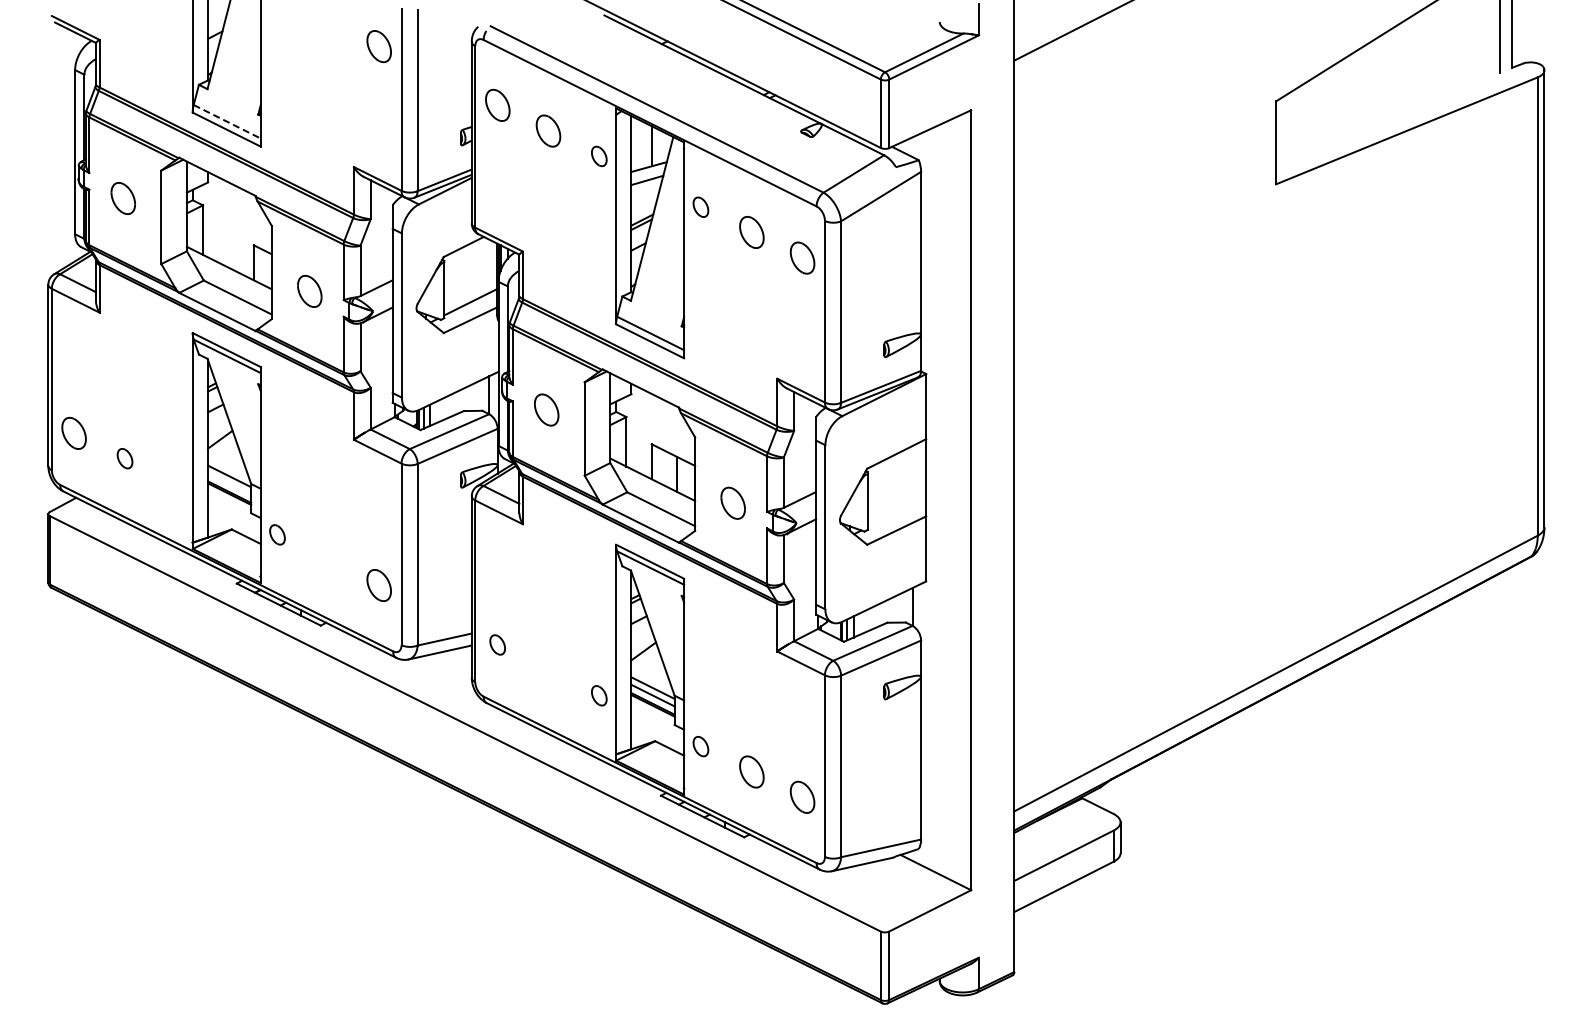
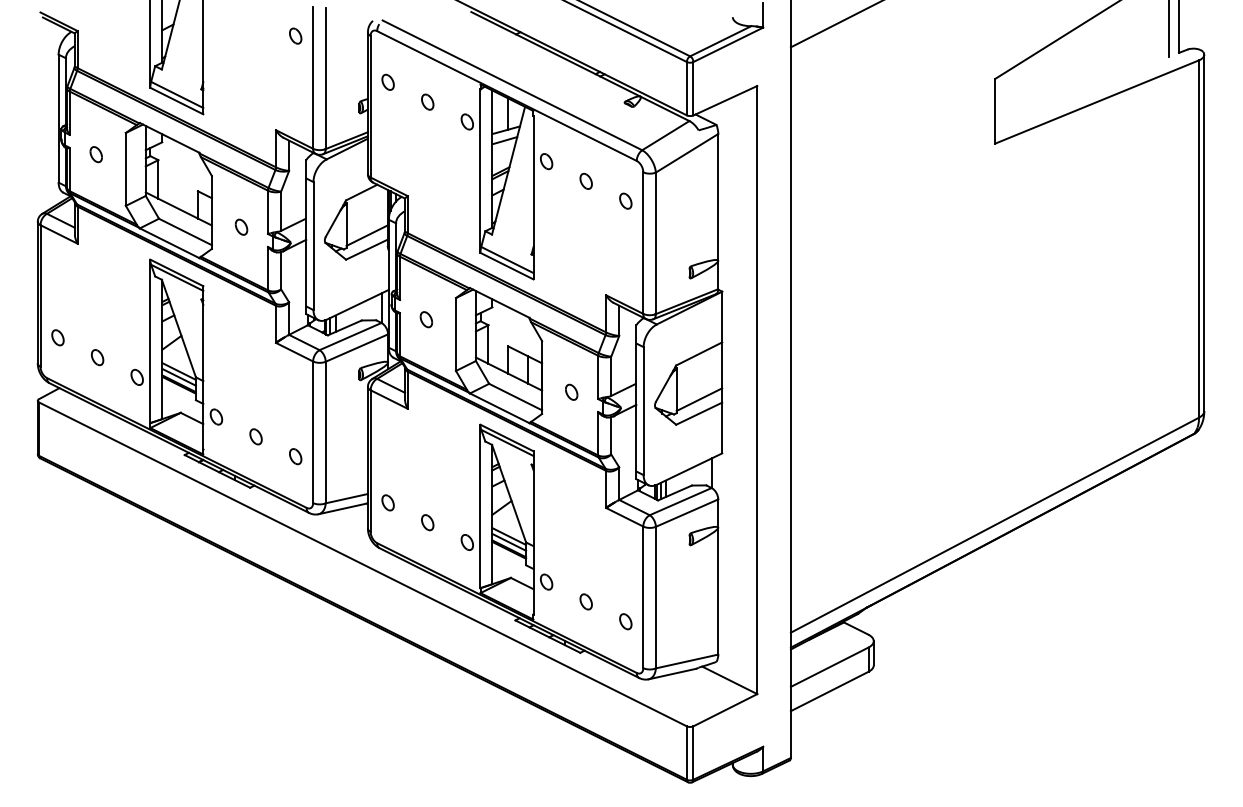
part: (378, 45) -> (295, 35), size x0.62
part: (497, 105) -> (387, 82), size x0.62
line: (227, 121) -> (177, 94), dashed -> solid
part: (548, 130) -> (427, 101), size x0.62
part: (123, 197) -> (96, 153), size x0.62
part: (751, 232) -> (586, 181), size x0.62
part: (802, 257) -> (625, 200), size x0.62
part: (309, 291) -> (241, 227), size x0.62
part: (546, 409) -> (426, 319), size x0.62
part: (74, 432) -> (58, 337), size x0.62
part: (175, 483) -> (136, 376), added
line: (229, 483) -> (179, 376), added
part: (732, 502) -> (571, 391), size x0.62
line: (896, 512) -> (699, 399), added
part: (328, 559) -> (256, 436), added
part: (378, 585) -> (295, 456), size x0.62
part: (548, 669) -> (427, 522), added
part: (751, 771) -> (586, 601), size x0.62
part: (802, 797) -> (625, 621), size x0.62

